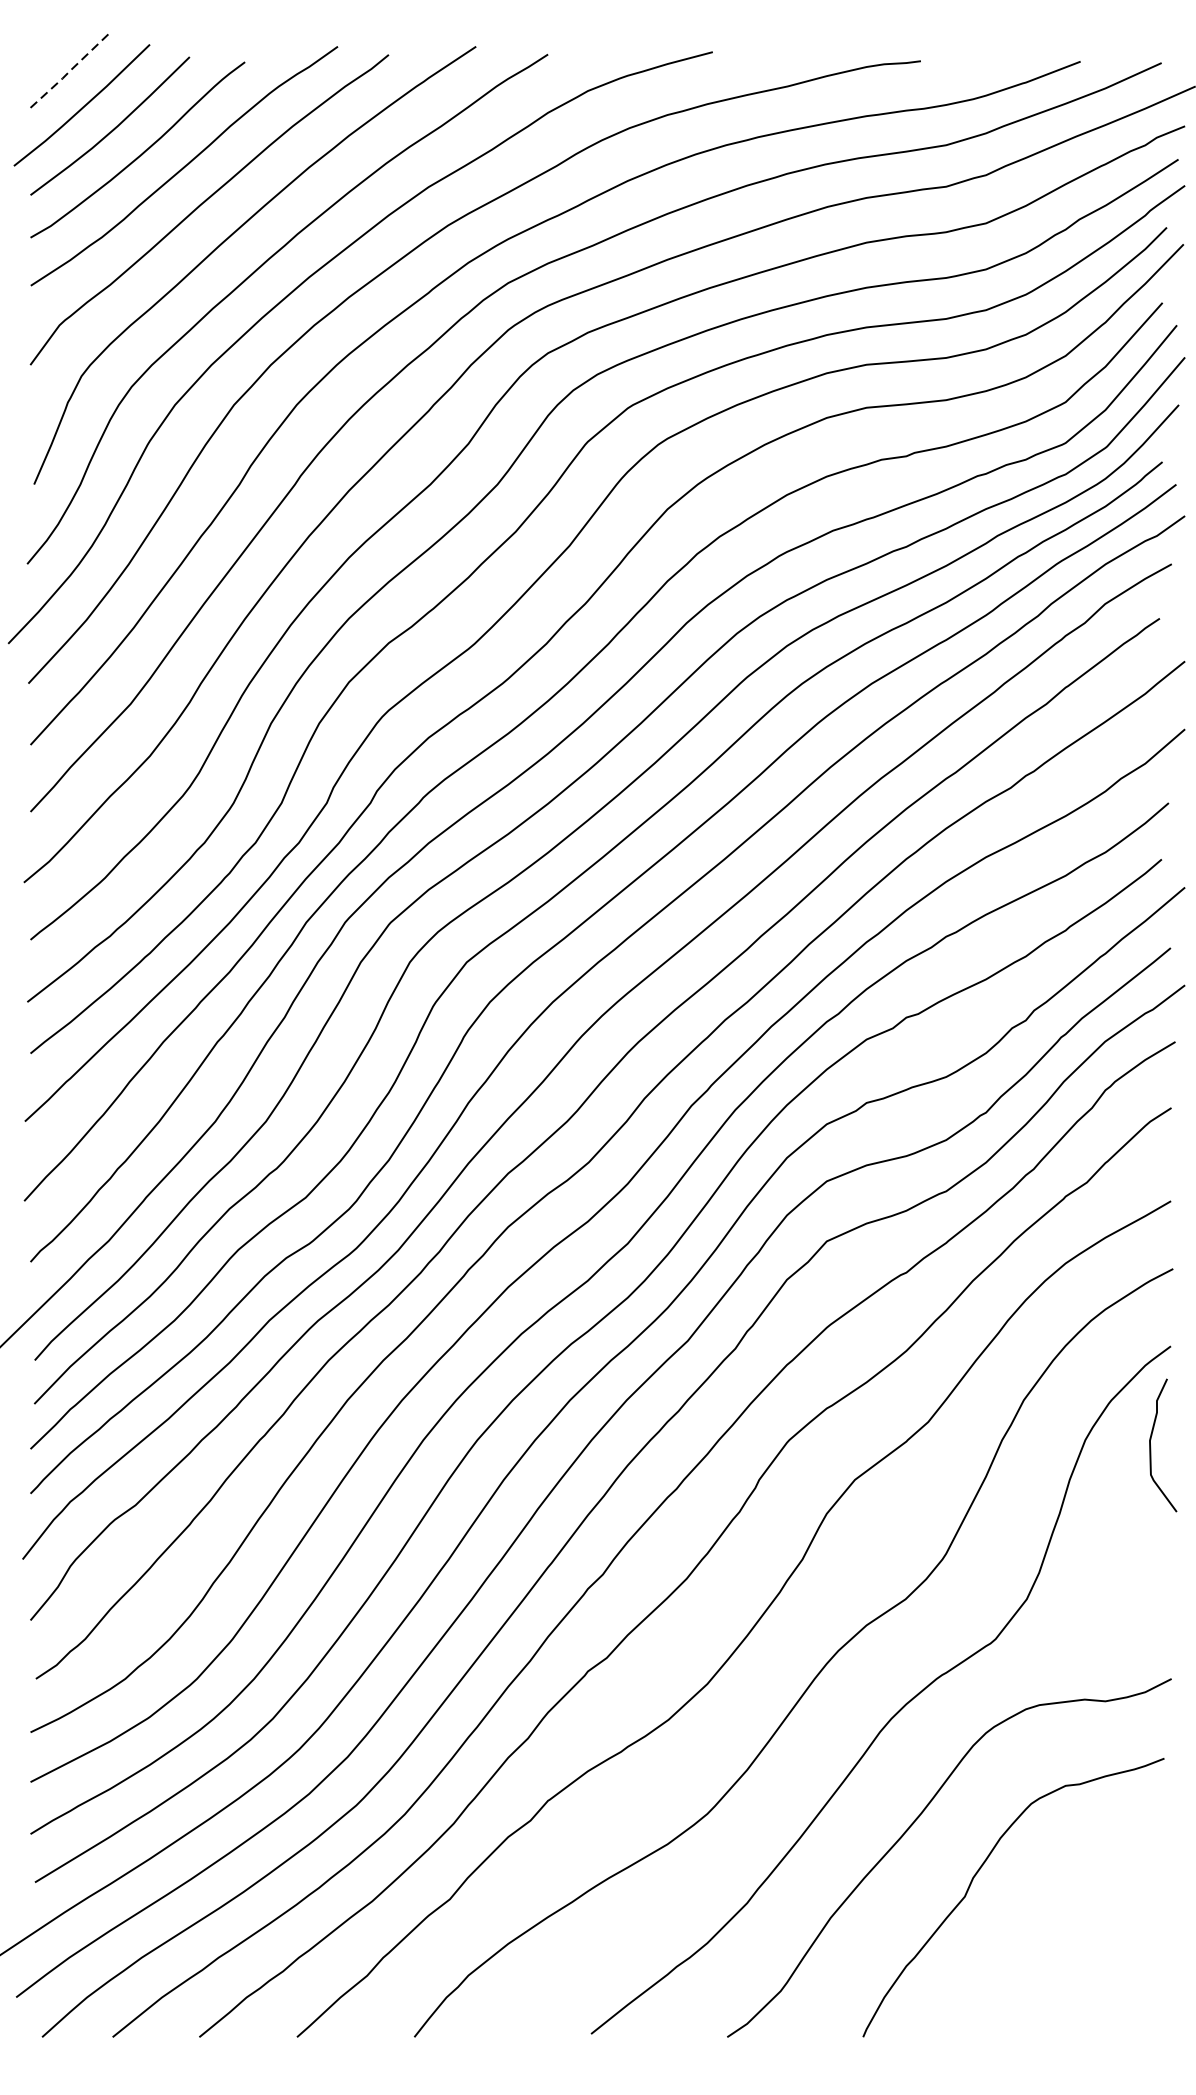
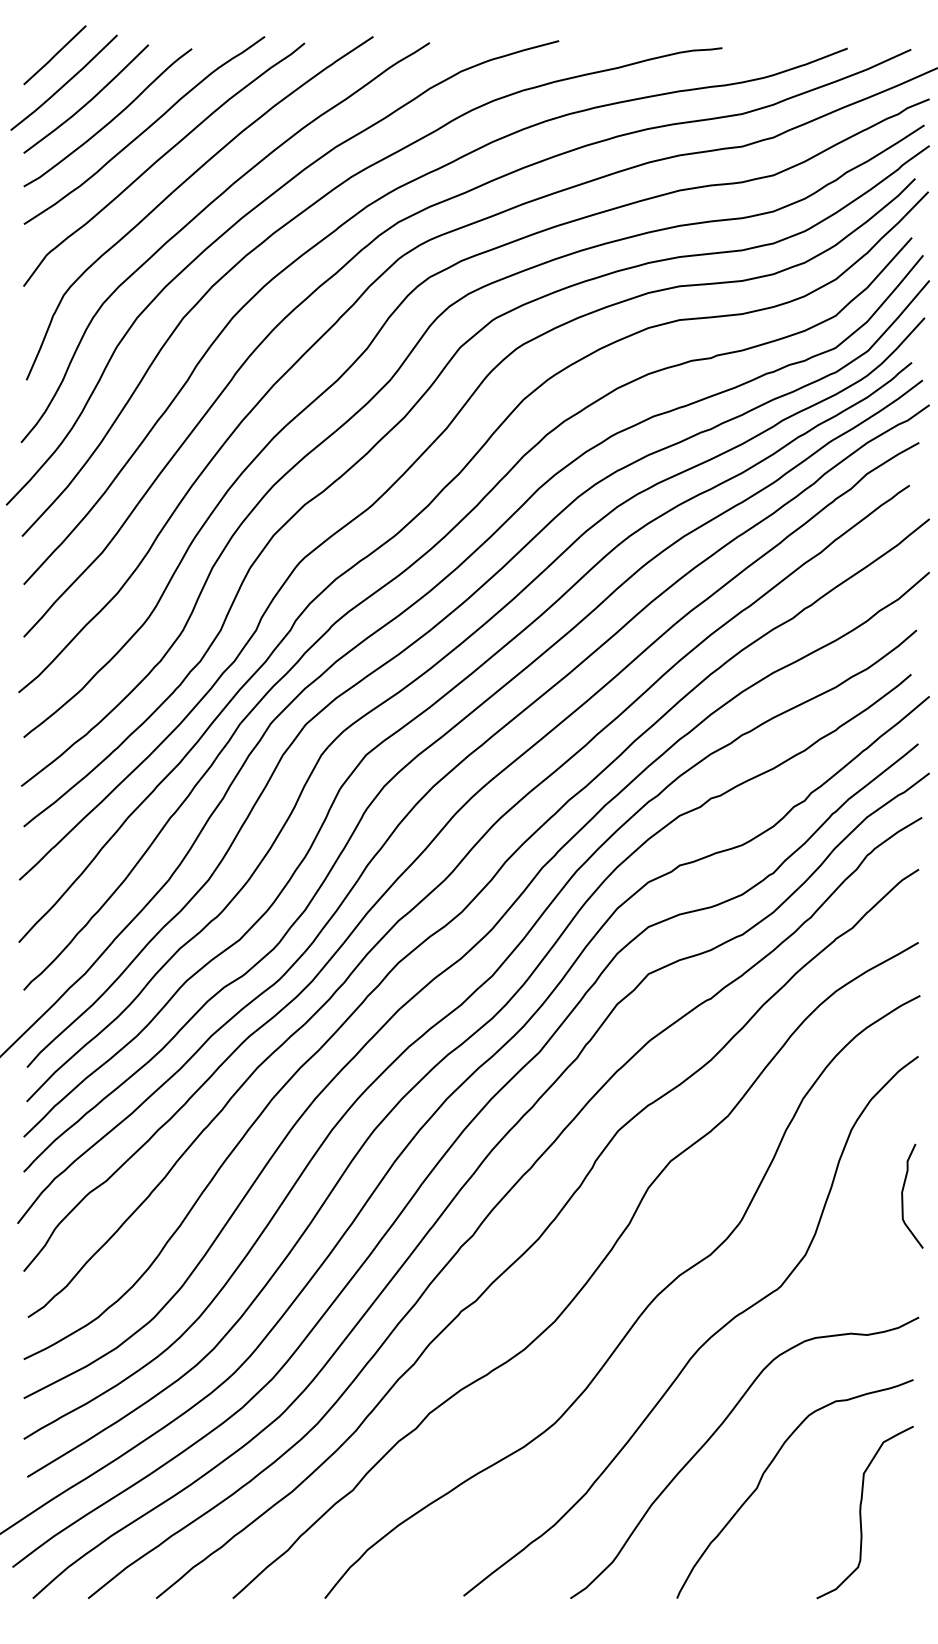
line: (70, 70) -> (55, 55), dashed -> solid
curve: (1151, 1445) -> (903, 1196), moved
curve: (1098, 1927) -> (861, 1512), added

